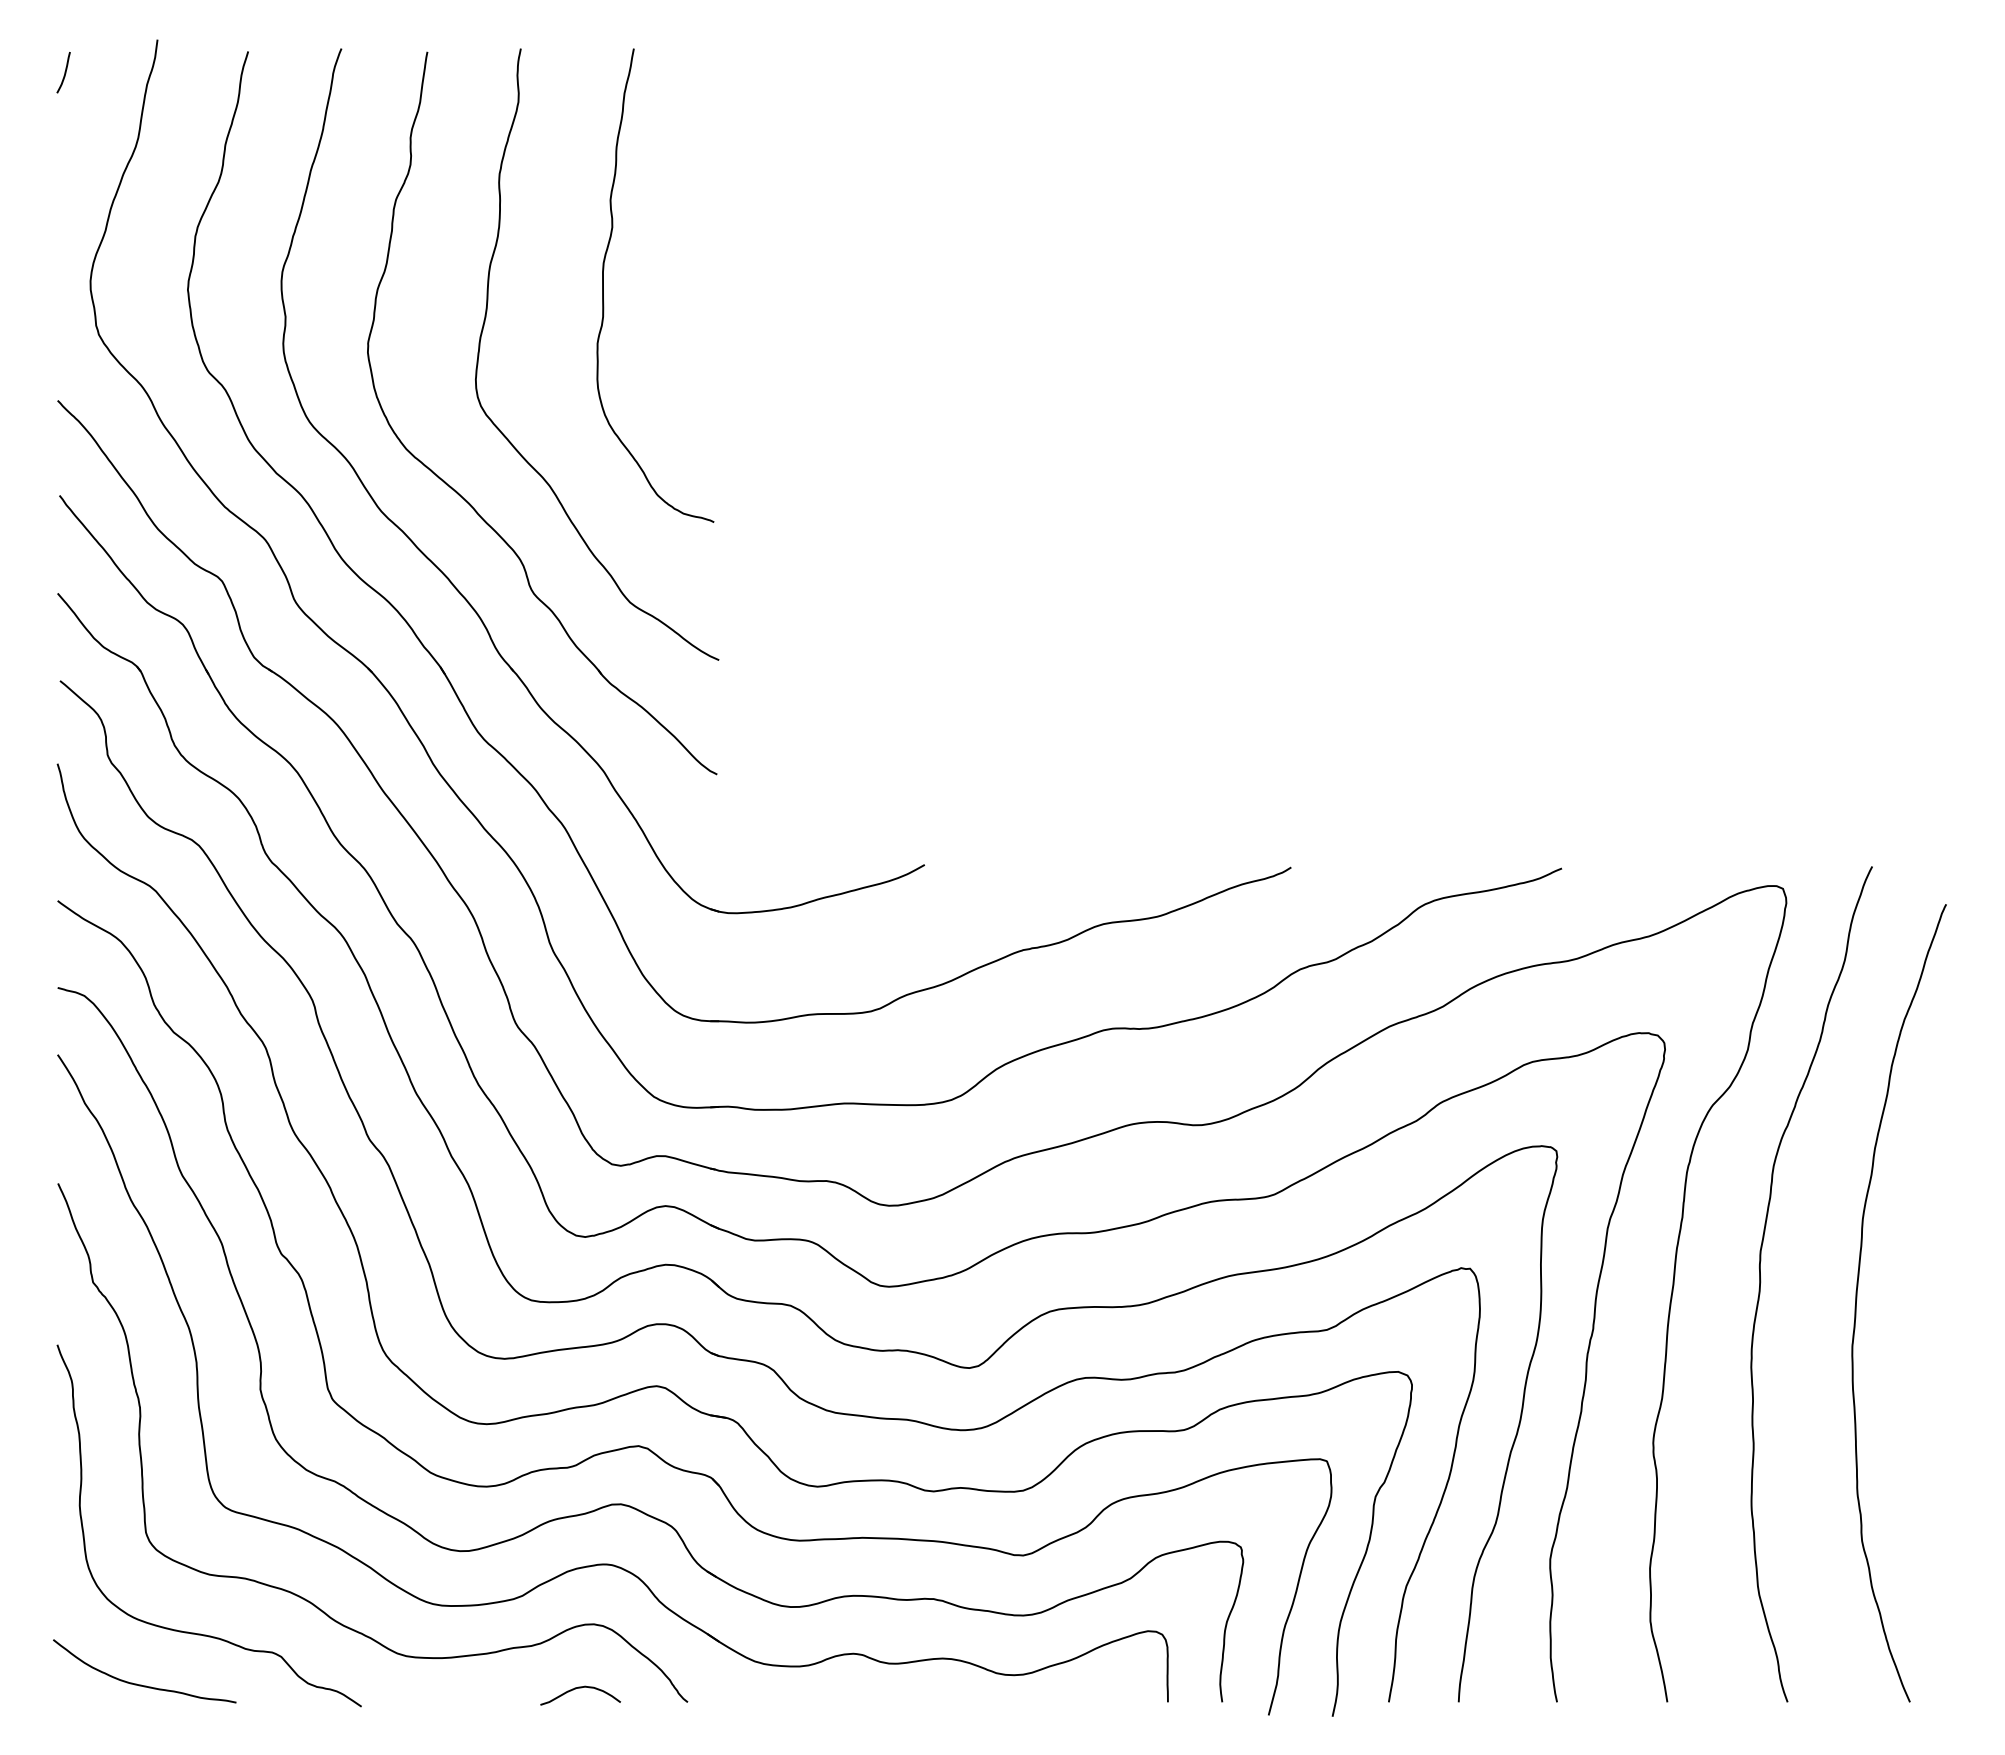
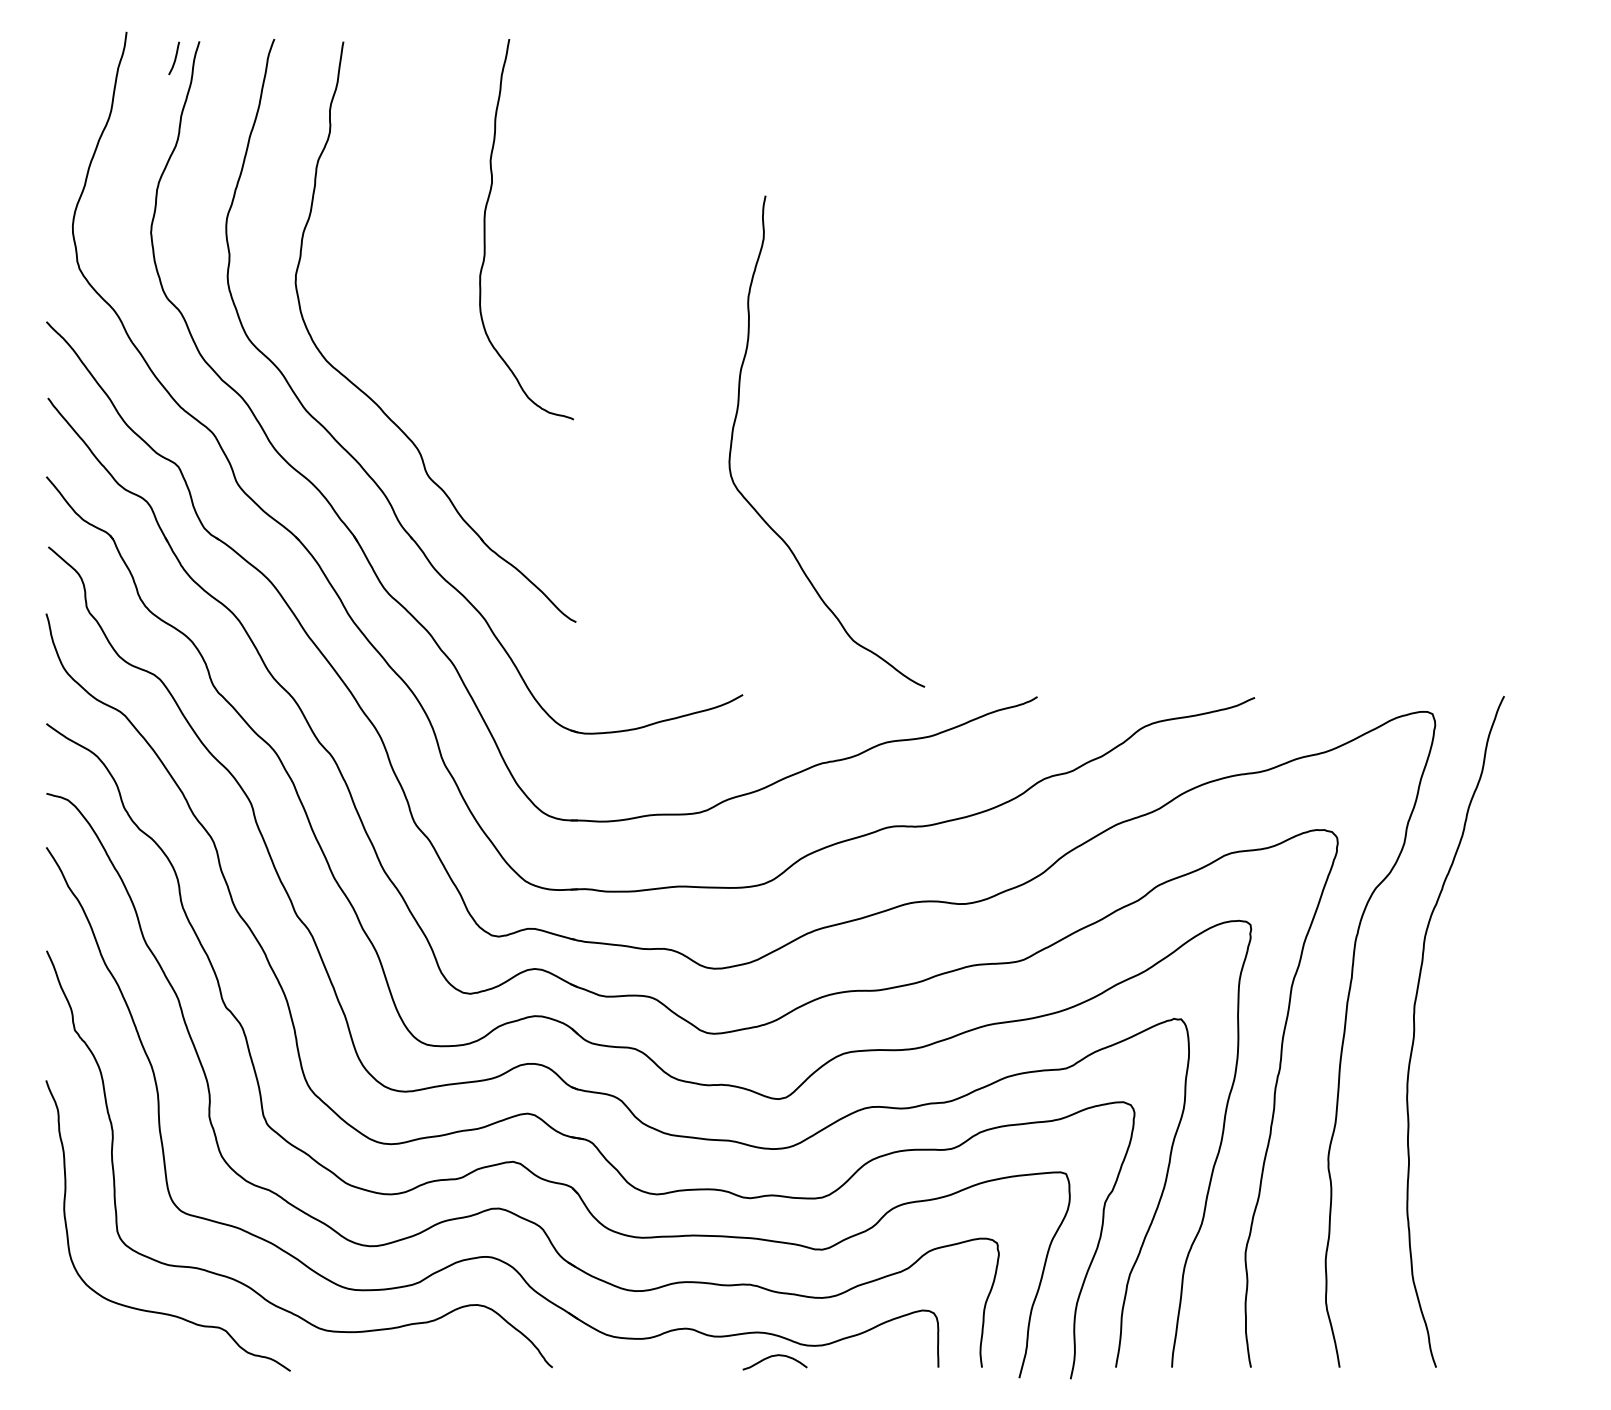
curve: (64, 72) -> (174, 58), moved
curve: (484, 326) -> (736, 418), moved
curve: (1857, 1299) -> (1492, 1044), removed
curve: (141, 1684) -> (113, 1353), removed
curve: (580, 1688) -> (774, 1356), moved

